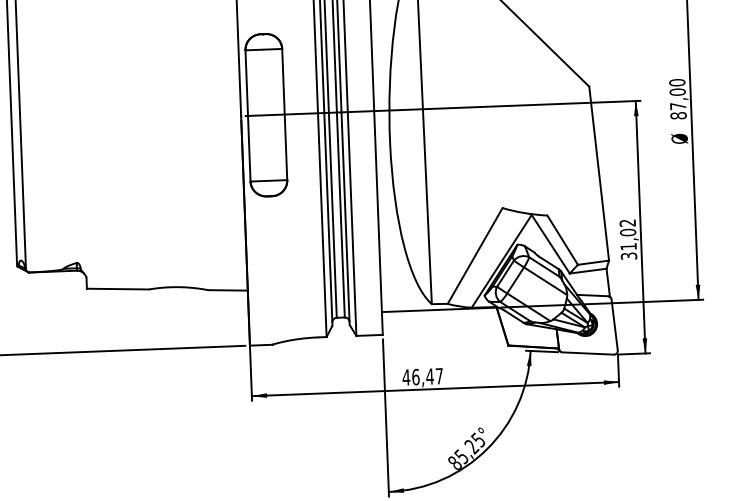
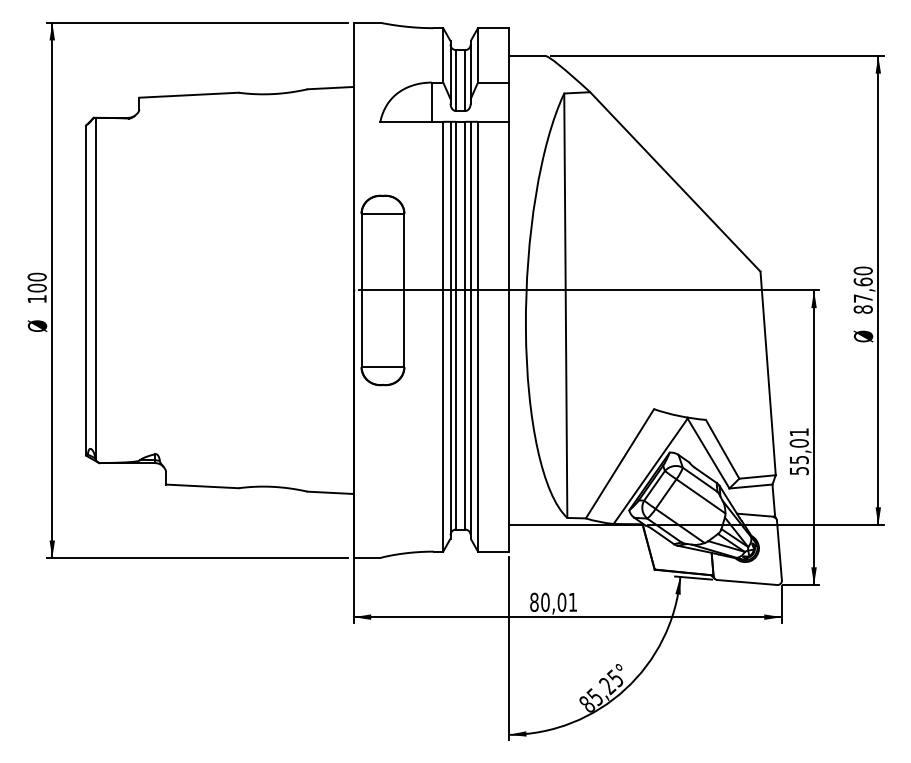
text: (677, 91) -> (862, 281), 87,00 -> 87,60
text: (627, 239) -> (798, 451), 31,02 -> 55,01
text: (422, 376) -> (553, 601), 46,47 -> 80,01

